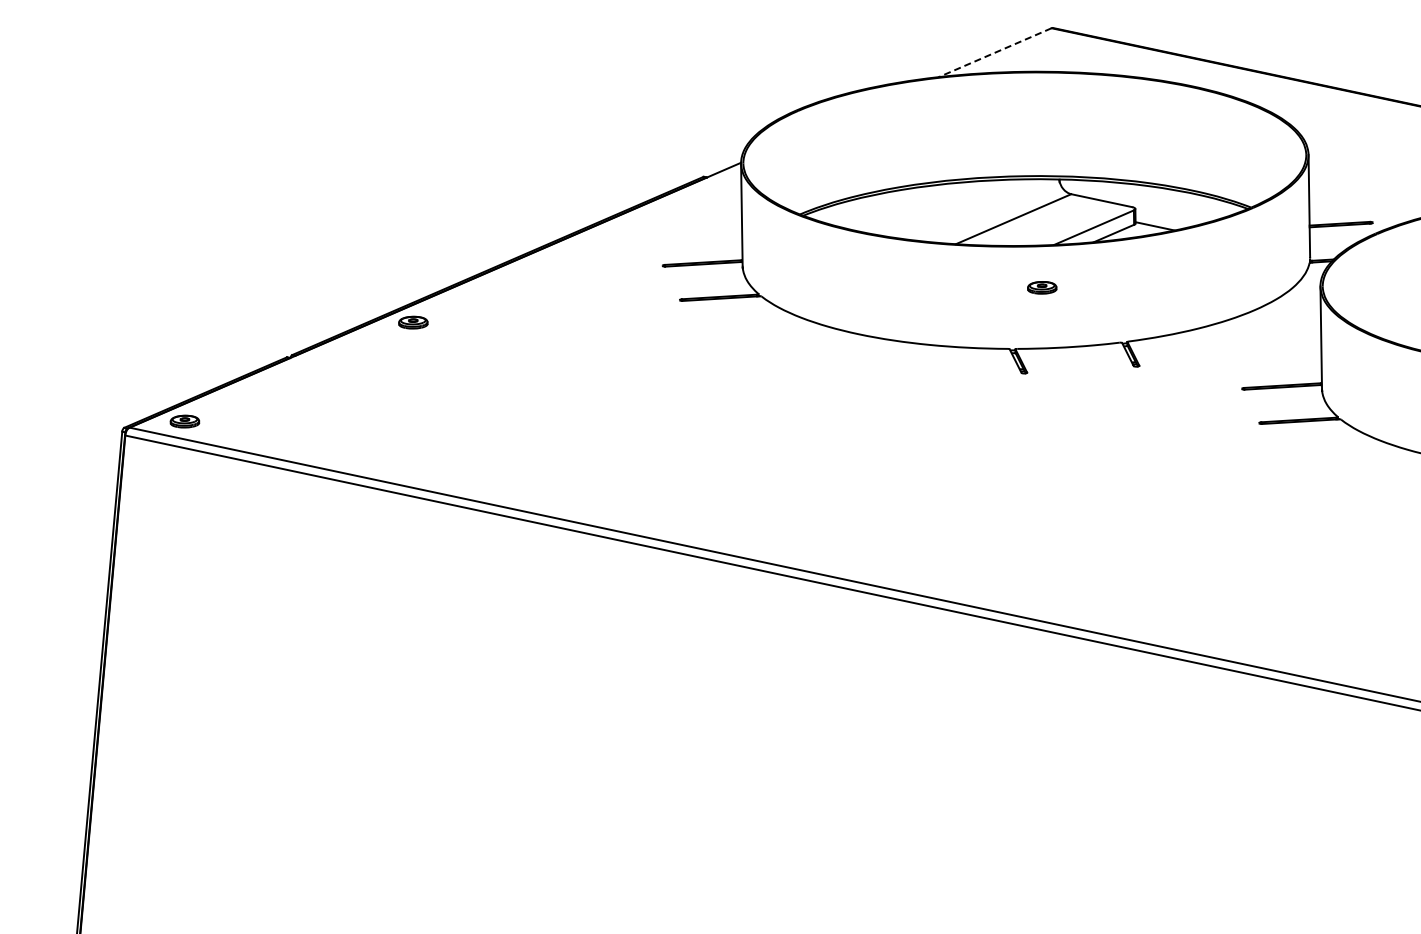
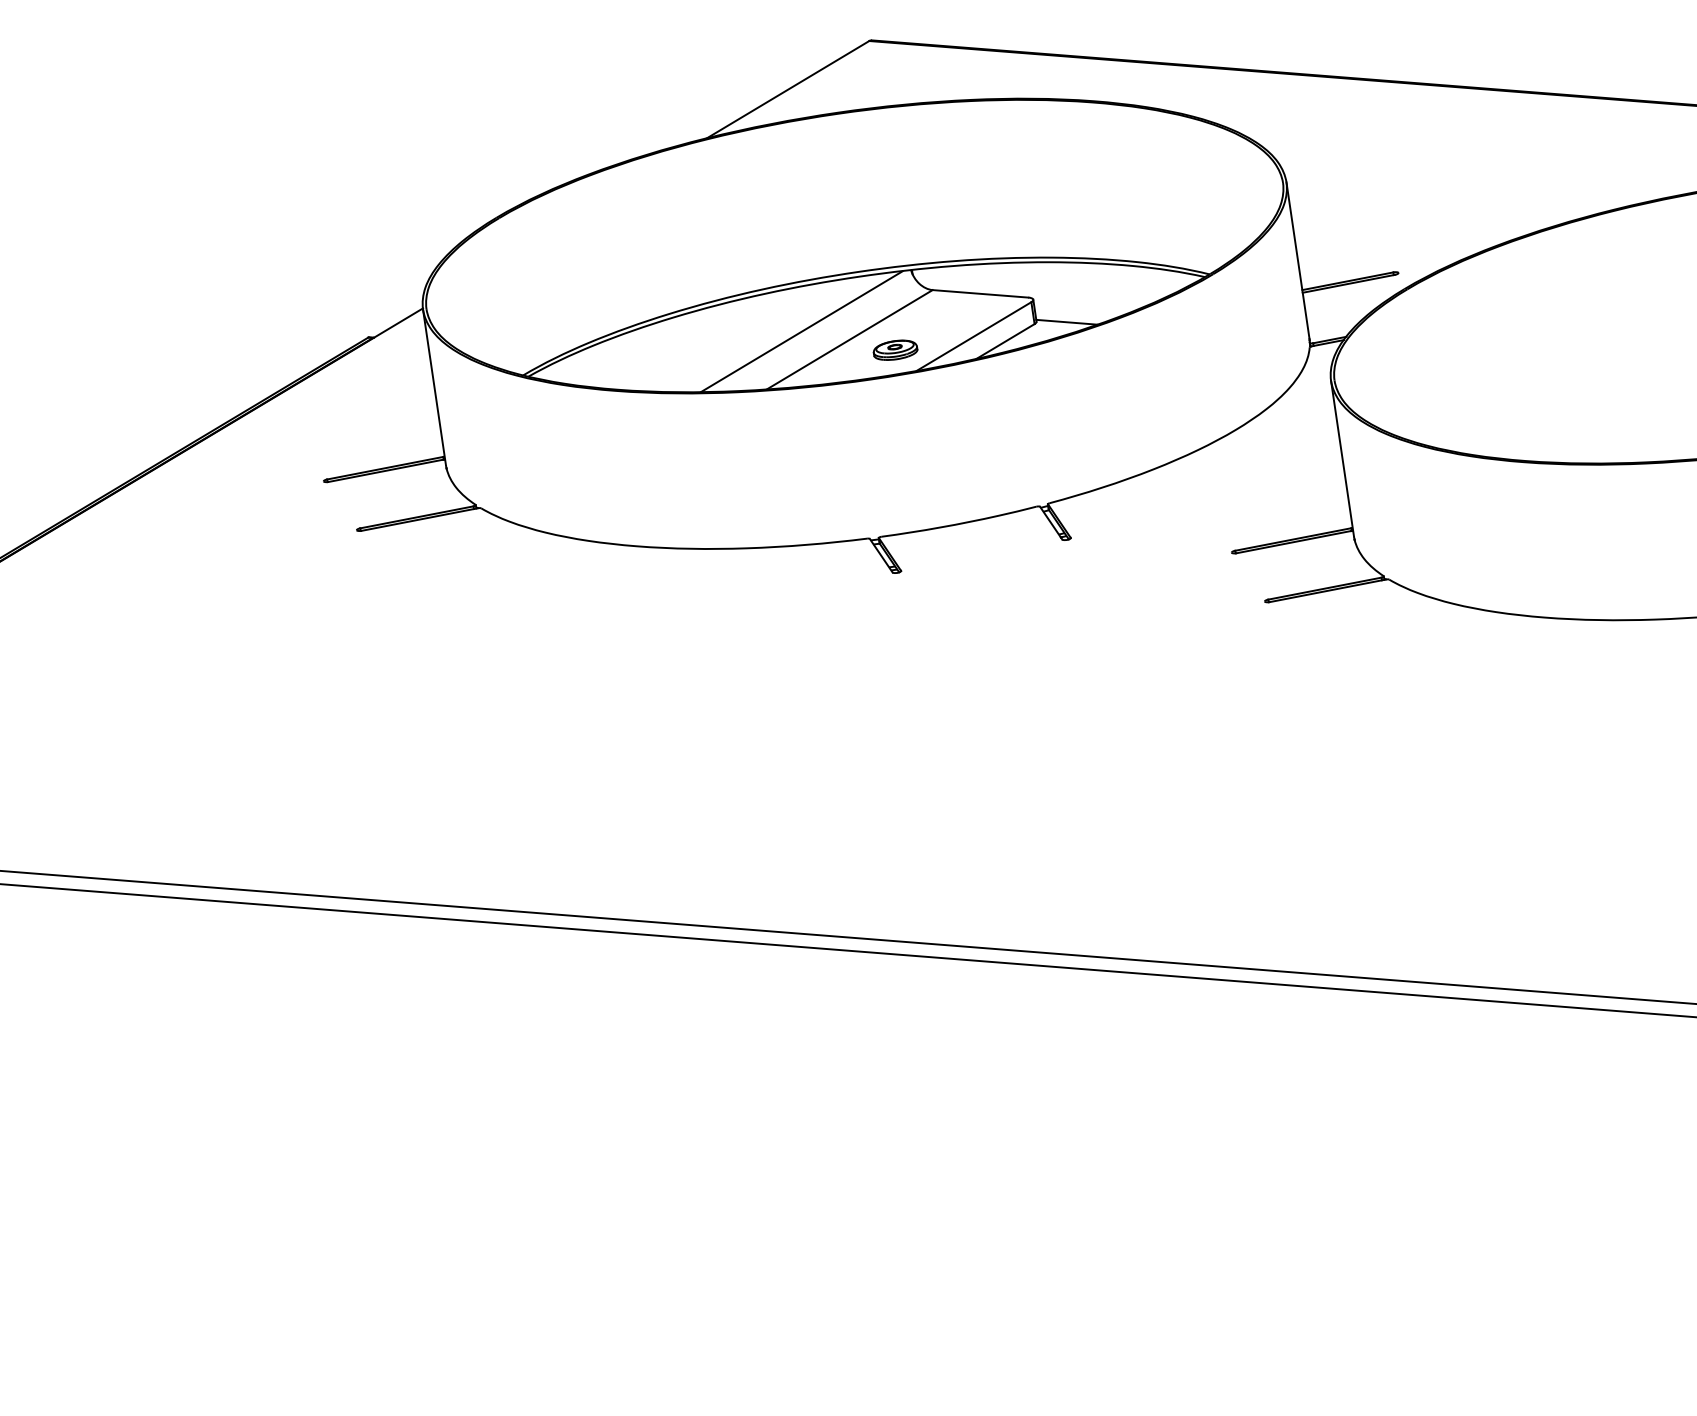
line: (995, 52) -> (788, 89), dashed -> solid
line: (983, 209) -> (801, 331), added
part: (1042, 287) -> (895, 349), moved

